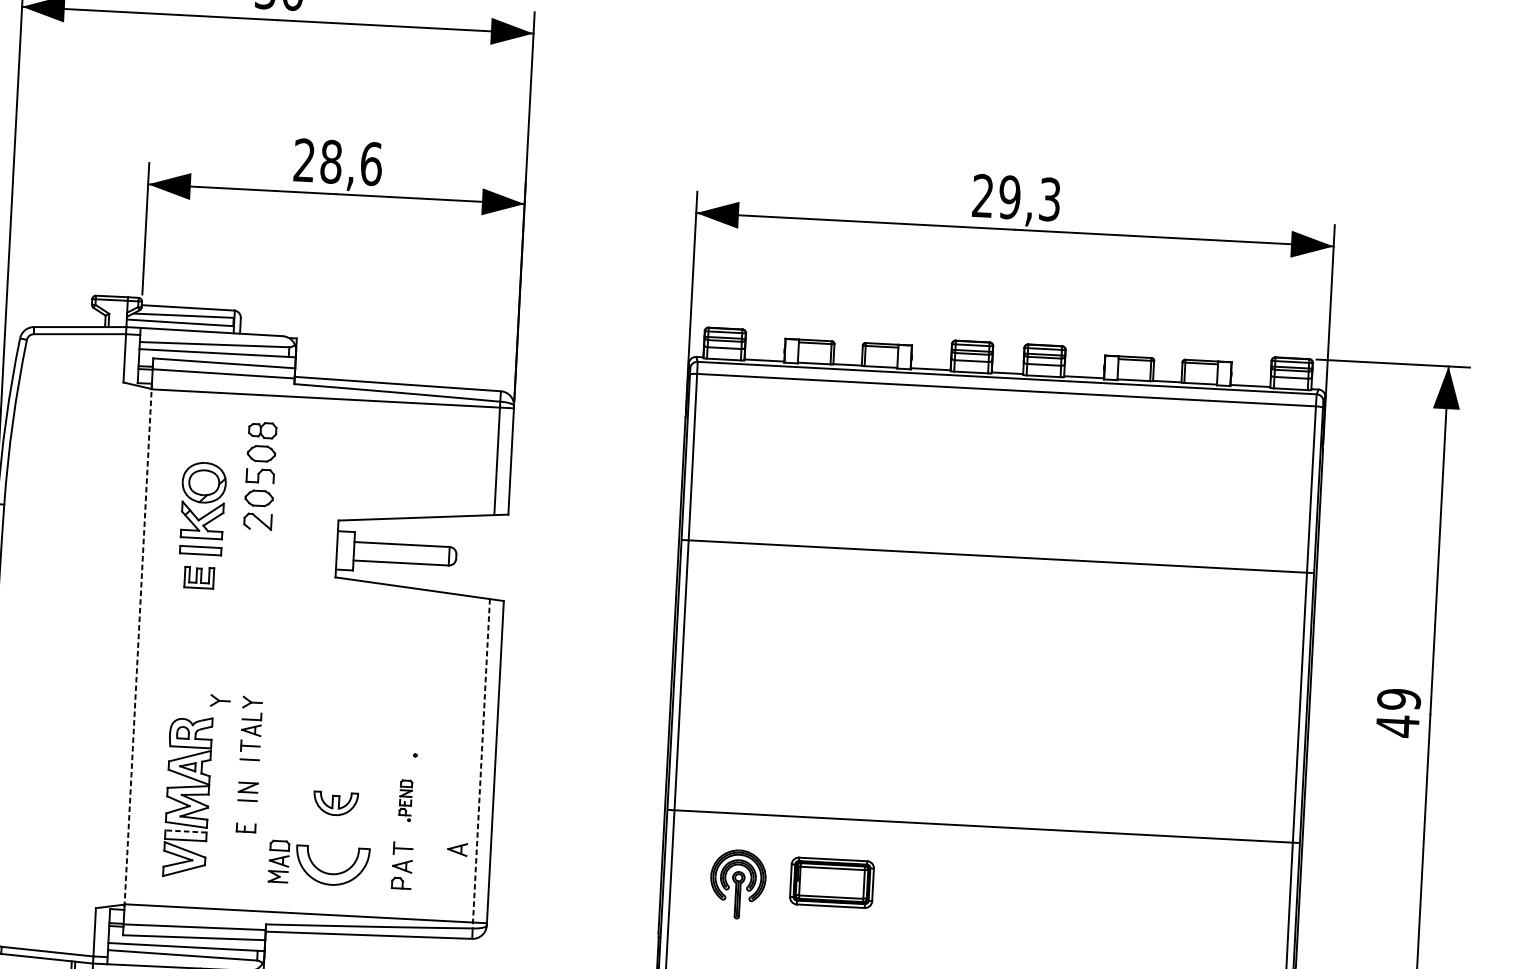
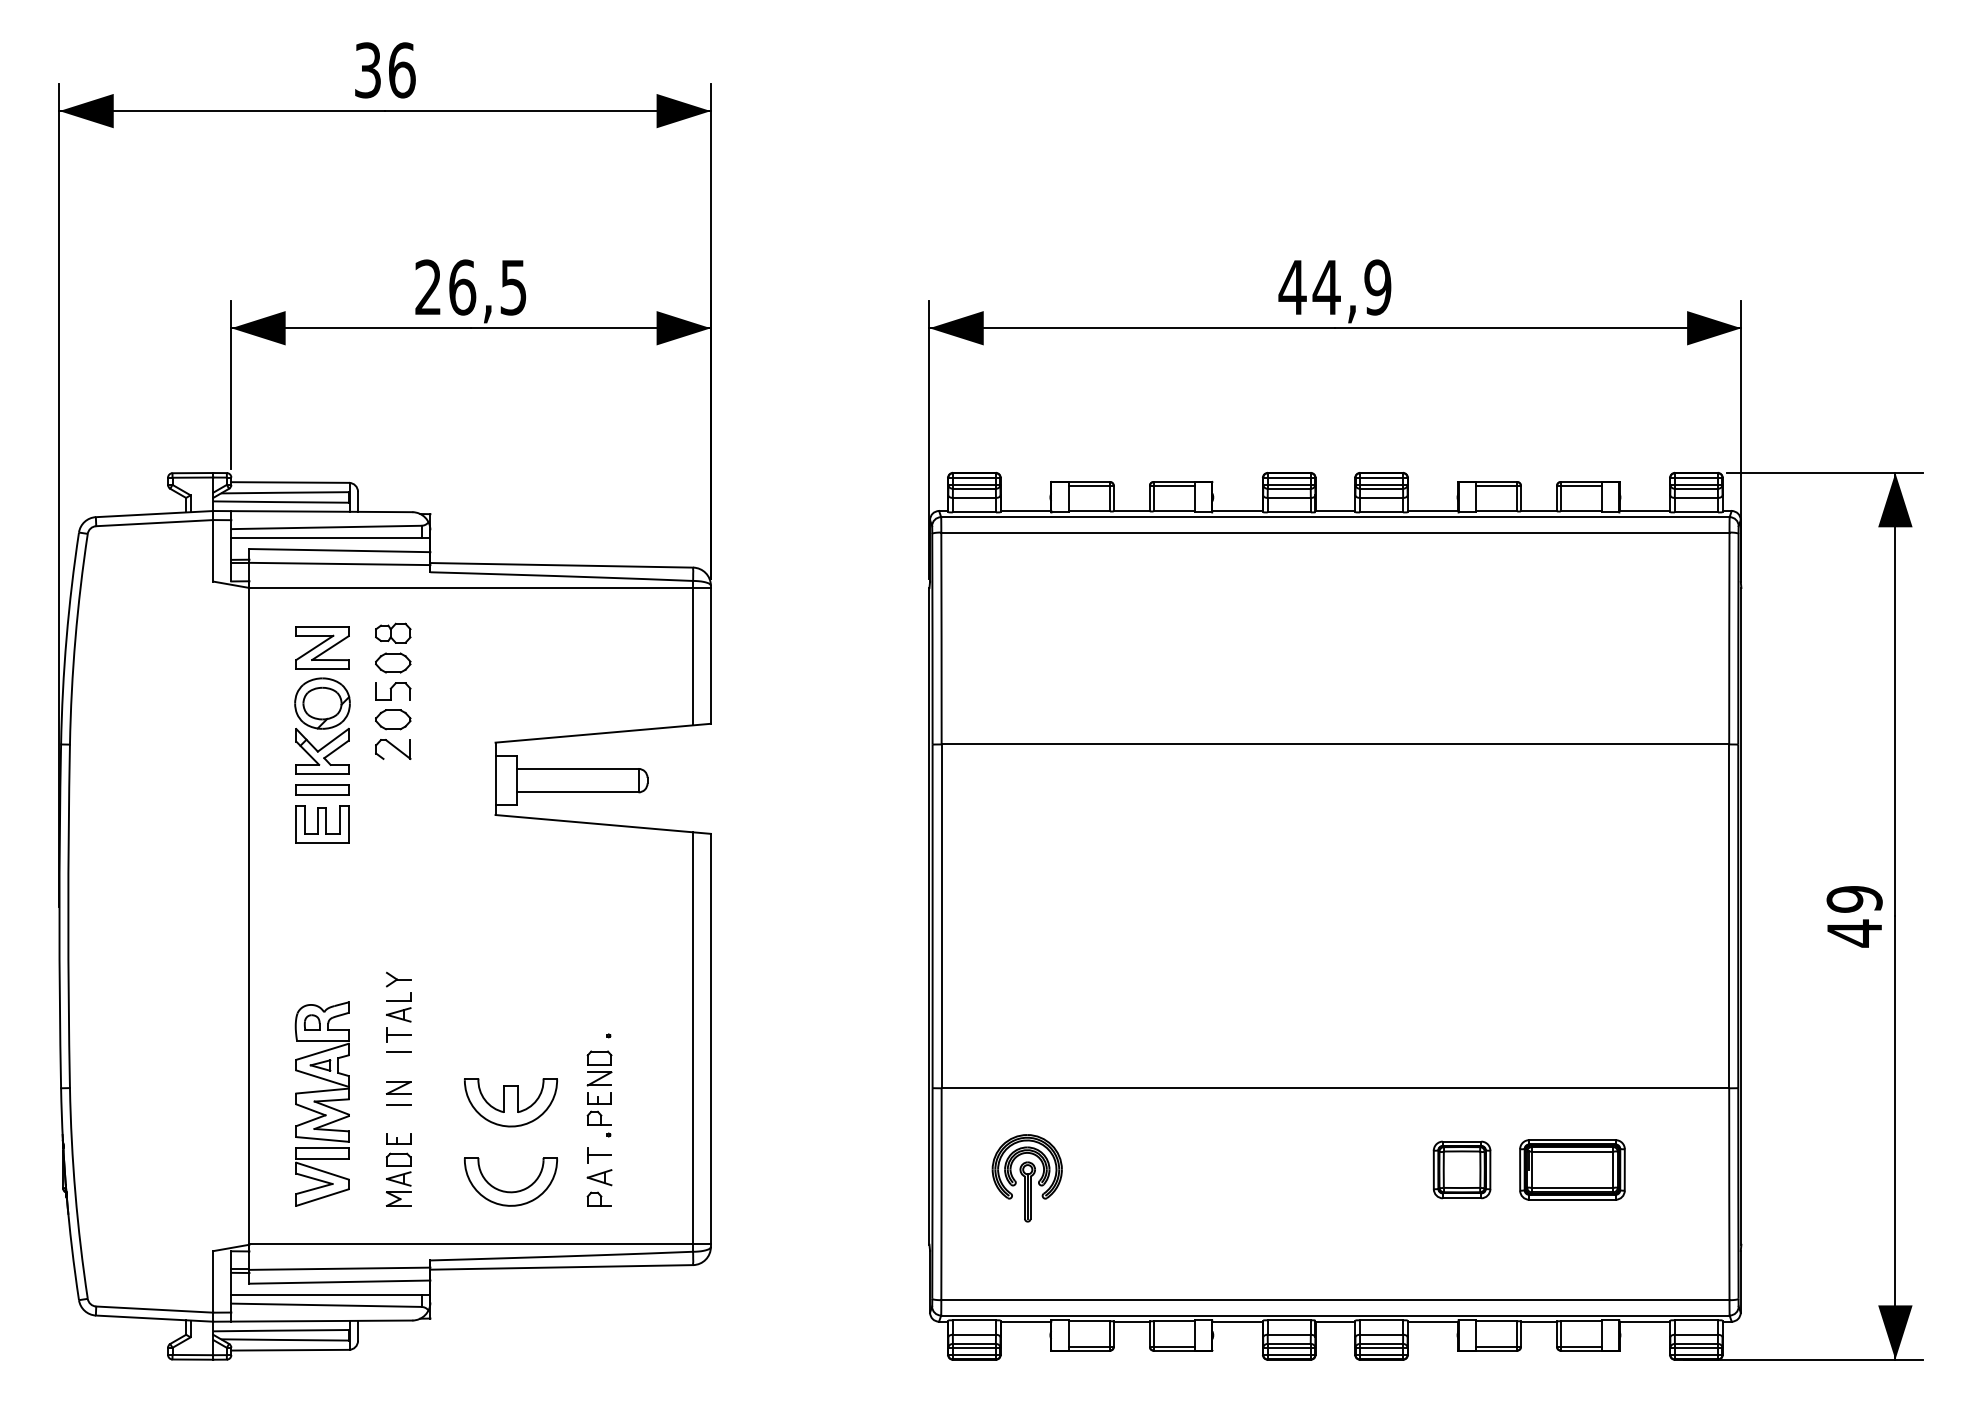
text: (351, 162) -> (488, 287), 28,6 -> 26,5
text: (1015, 197) -> (1334, 287), 29,3 -> 44,9
part: (206, 438) -> (322, 647), added
part: (199, 577) -> (322, 824), size x1.43
line: (138, 646) -> (249, 916), dashed -> solid
part: (220, 700) -> (357, 979), removed
line: (481, 764) -> (693, 1042), dashed -> solid
part: (405, 800) -> (599, 1093), size x1.67
part: (335, 803) -> (510, 1102), size x1.67
line: (185, 831) -> (322, 1147), dashed -> solid
part: (457, 849) -> (668, 1152), removed
part: (278, 861) -> (398, 1179), moved
part: (832, 882) -> (1572, 1169), moved
part: (1079, 895) -> (1461, 1169), added

